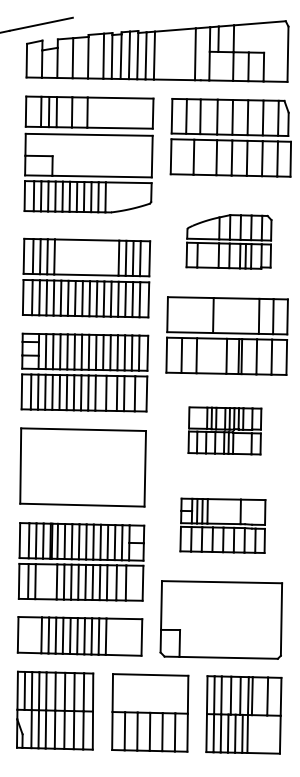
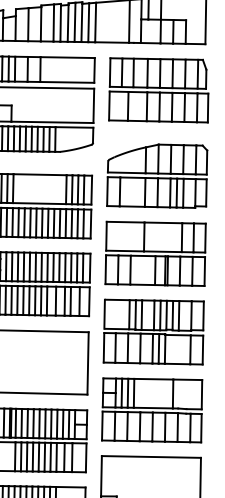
part: (228, 241) -> (156, 175), size x1.43
part: (224, 430) -> (153, 331), size x1.67
part: (222, 525) -> (151, 410), size x1.43

